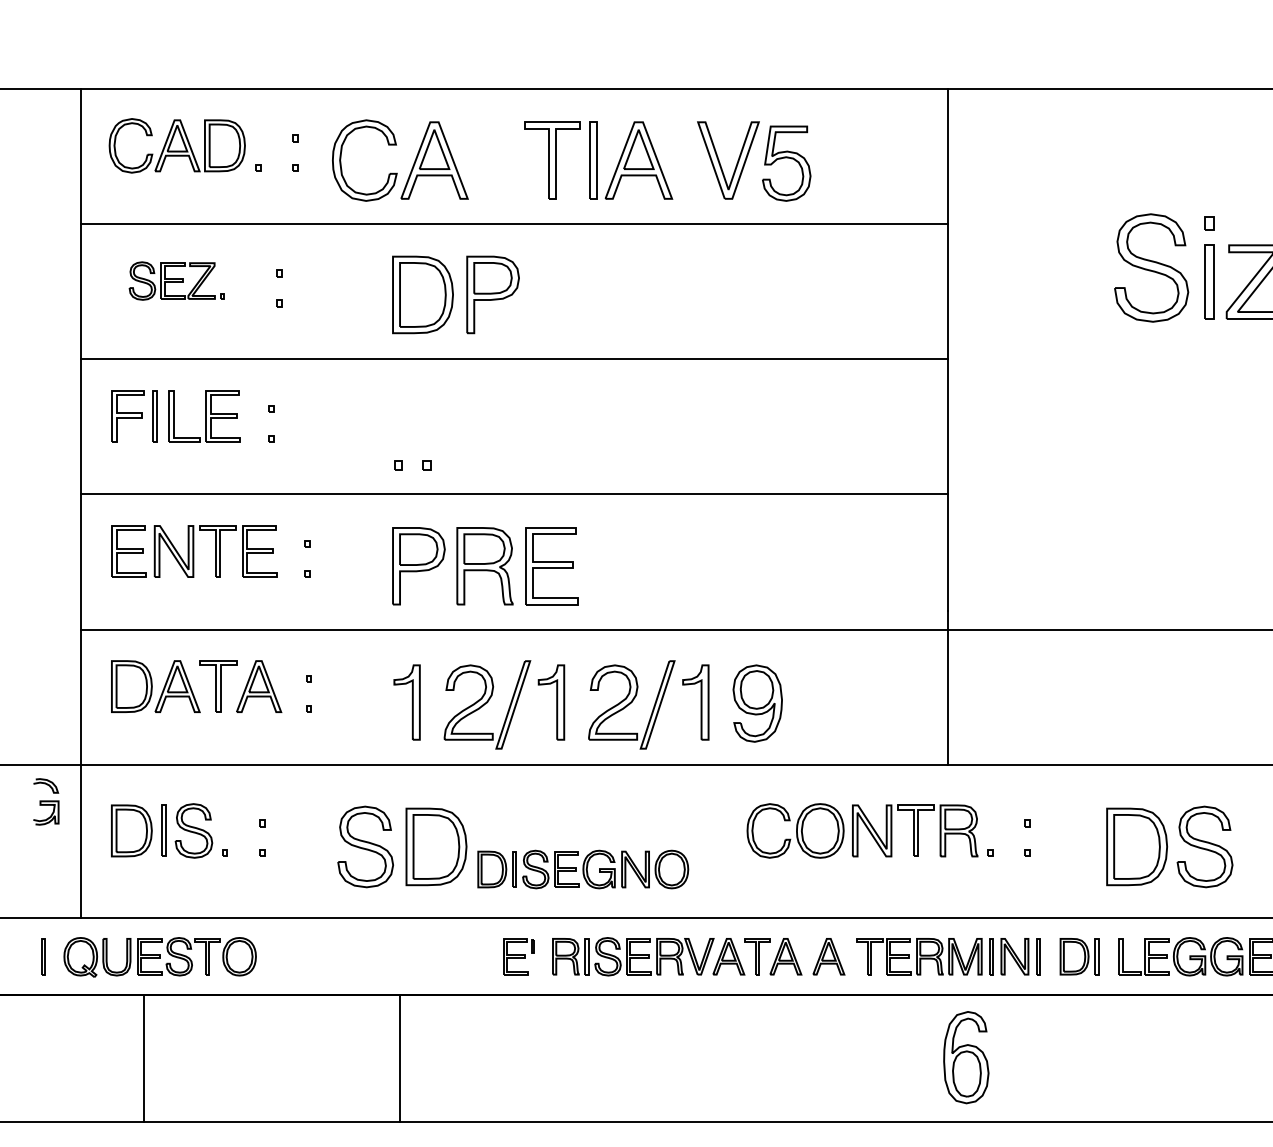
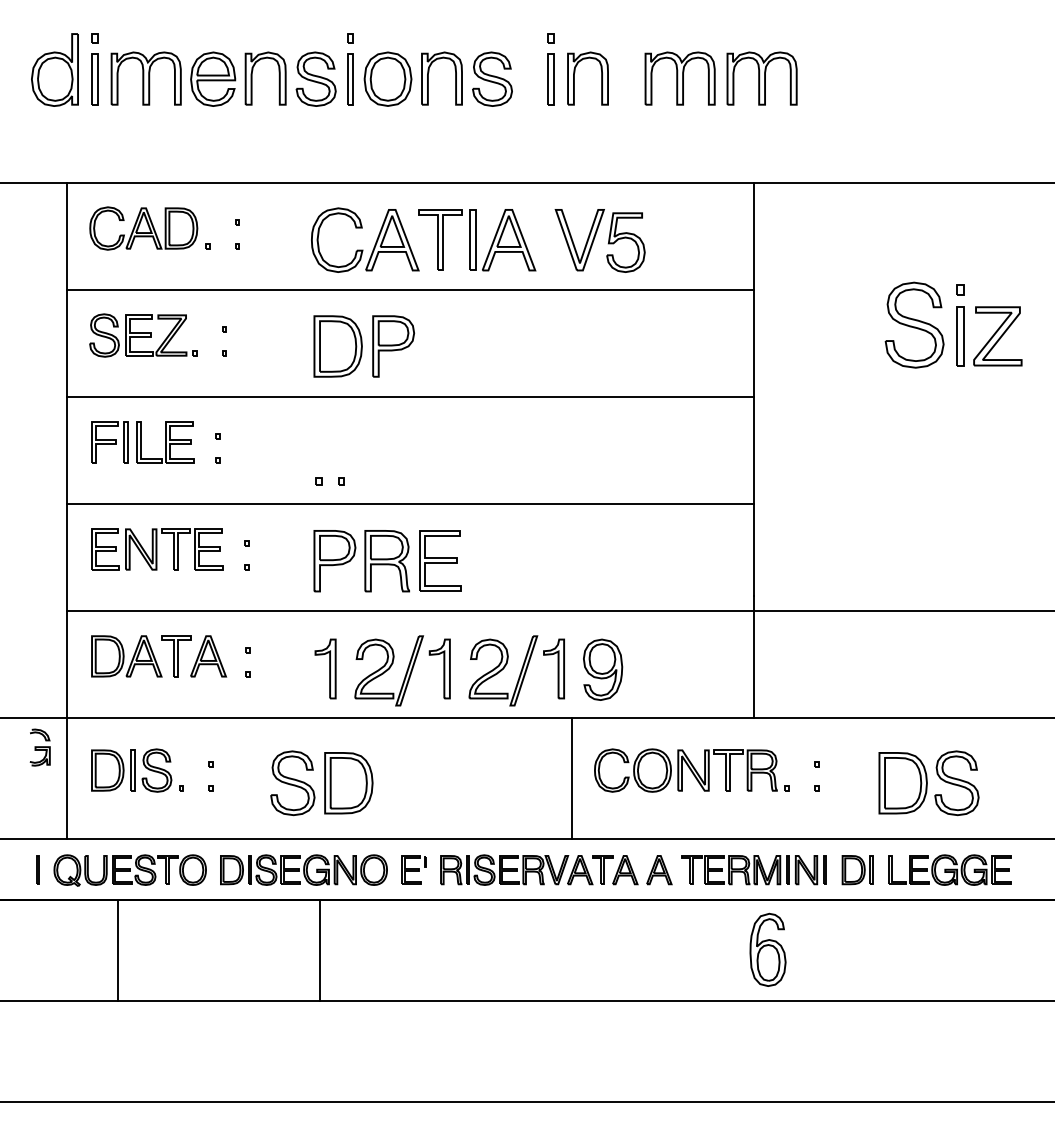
part: (398, 172) -> (363, 249), moved
part: (176, 281) -> (143, 335), size x1.43
line: (719, 840) -> (572, 778), added
part: (582, 868) -> (303, 869), moved

